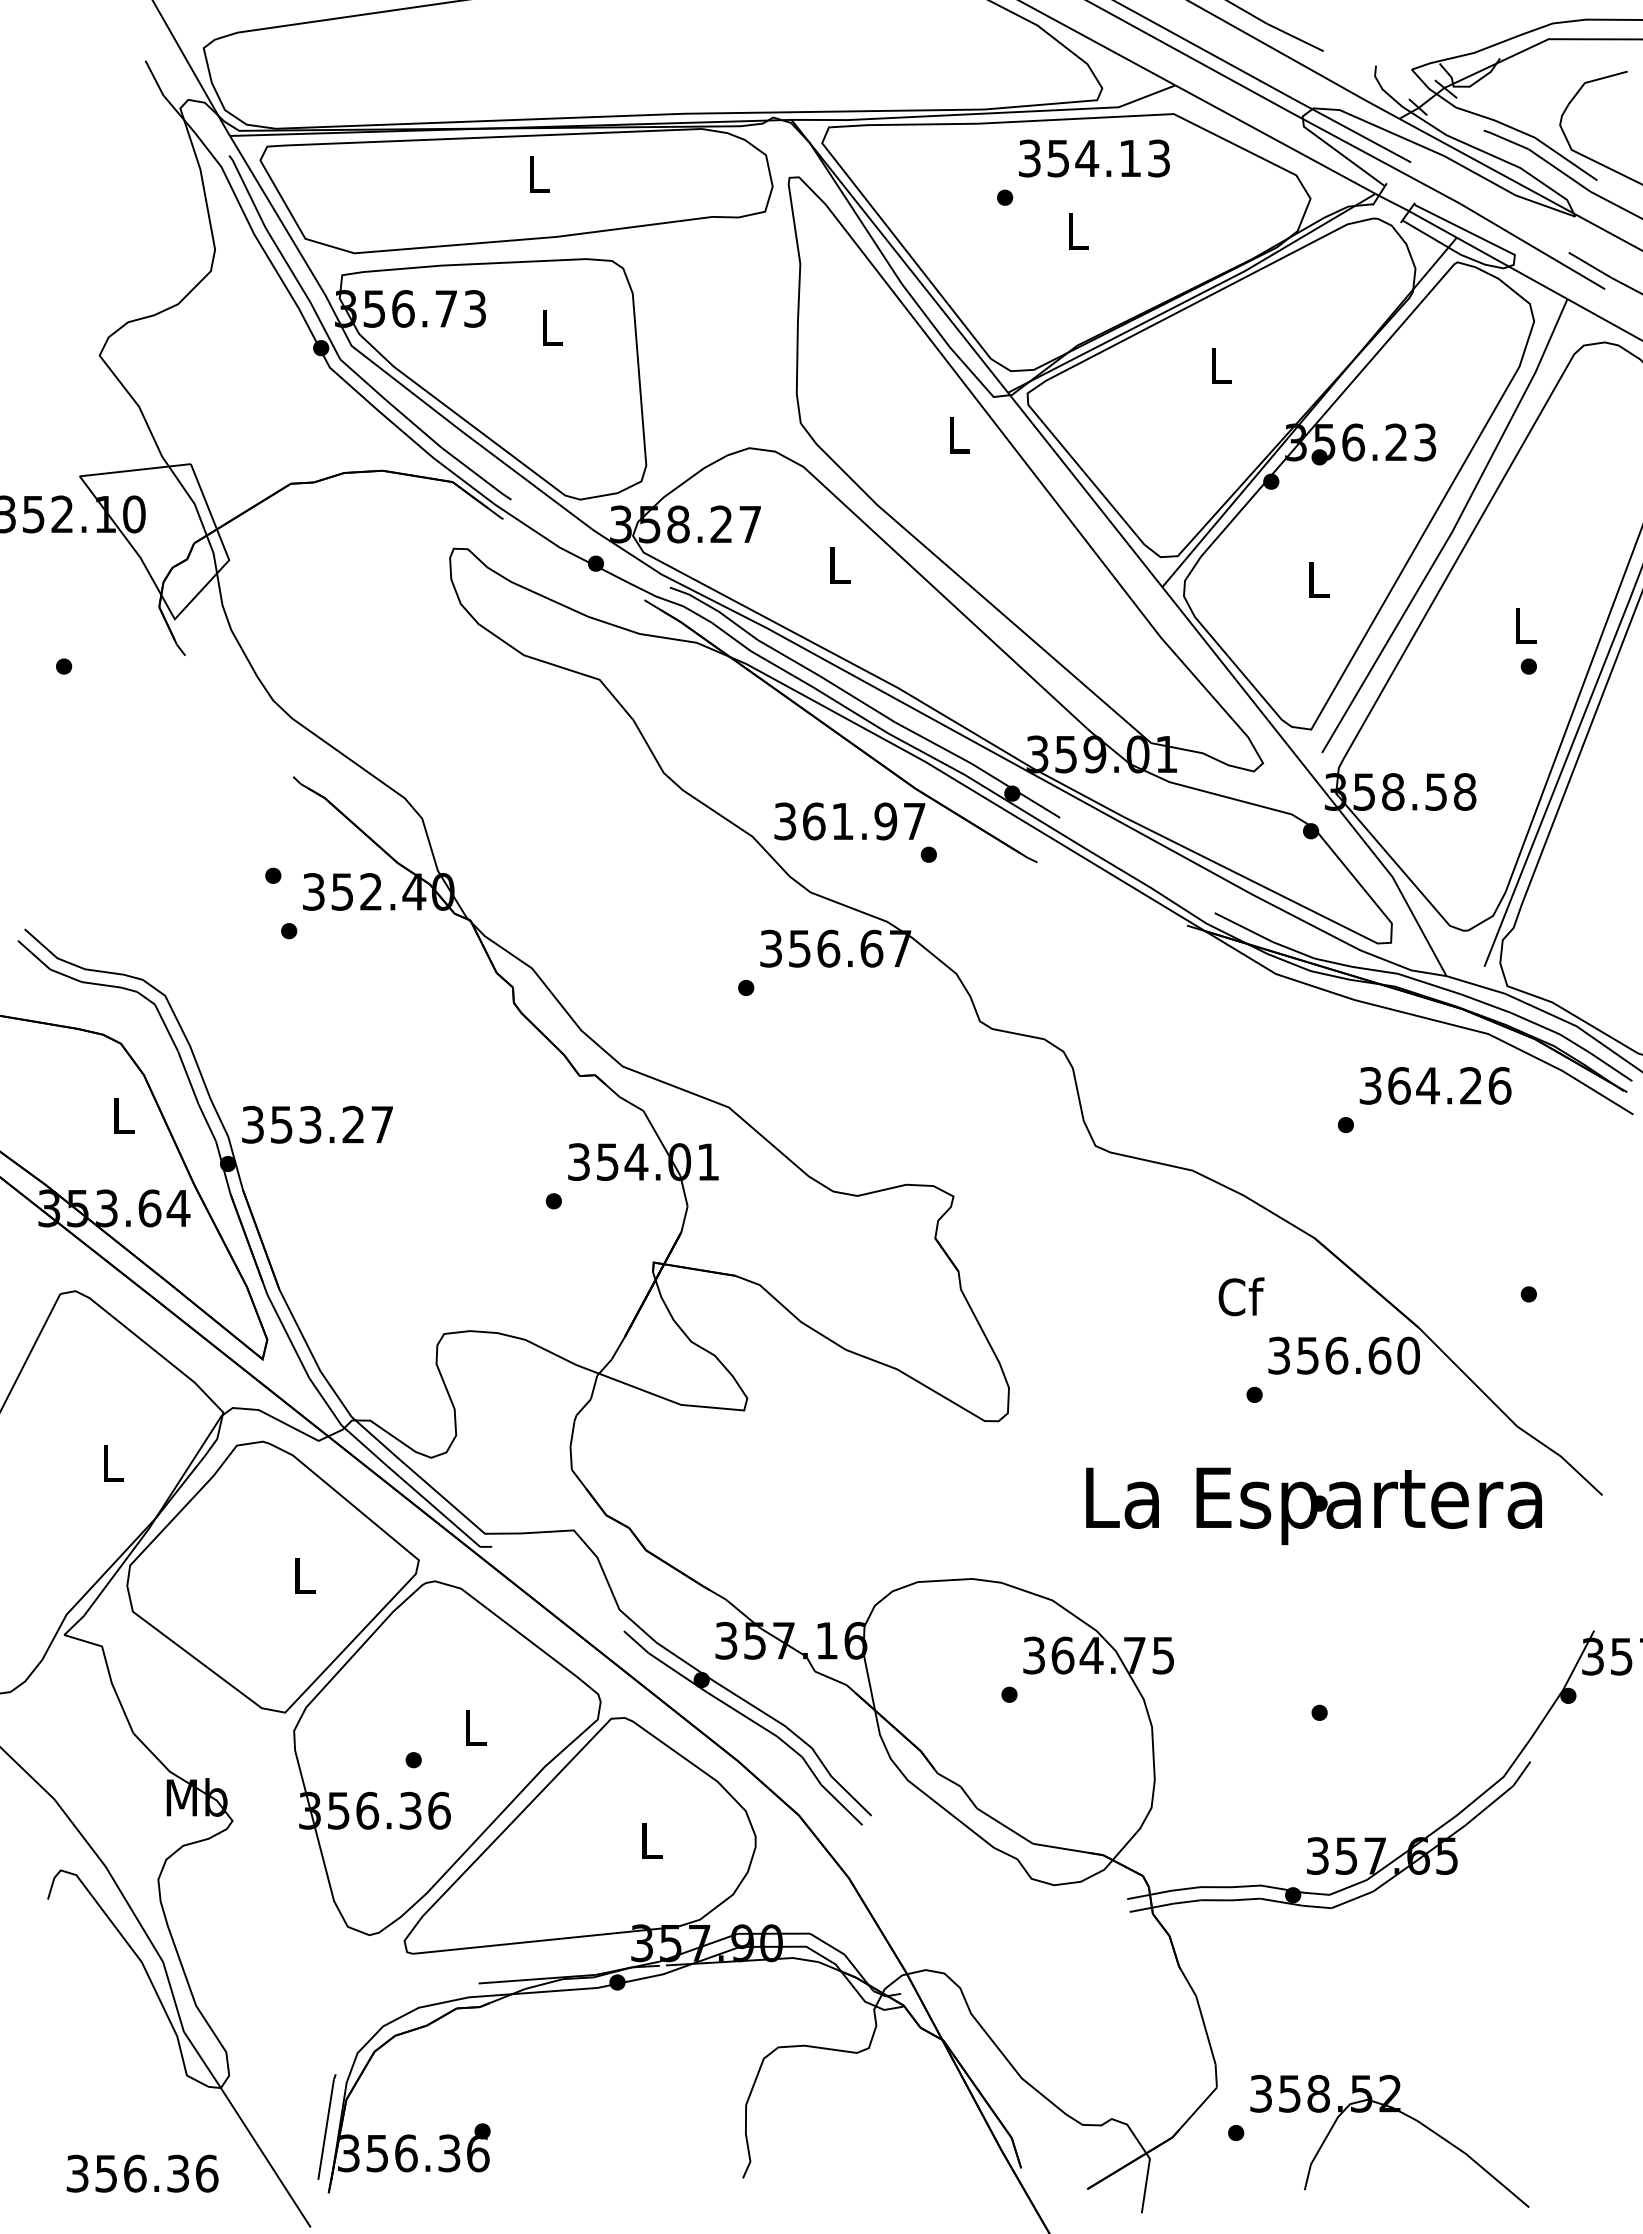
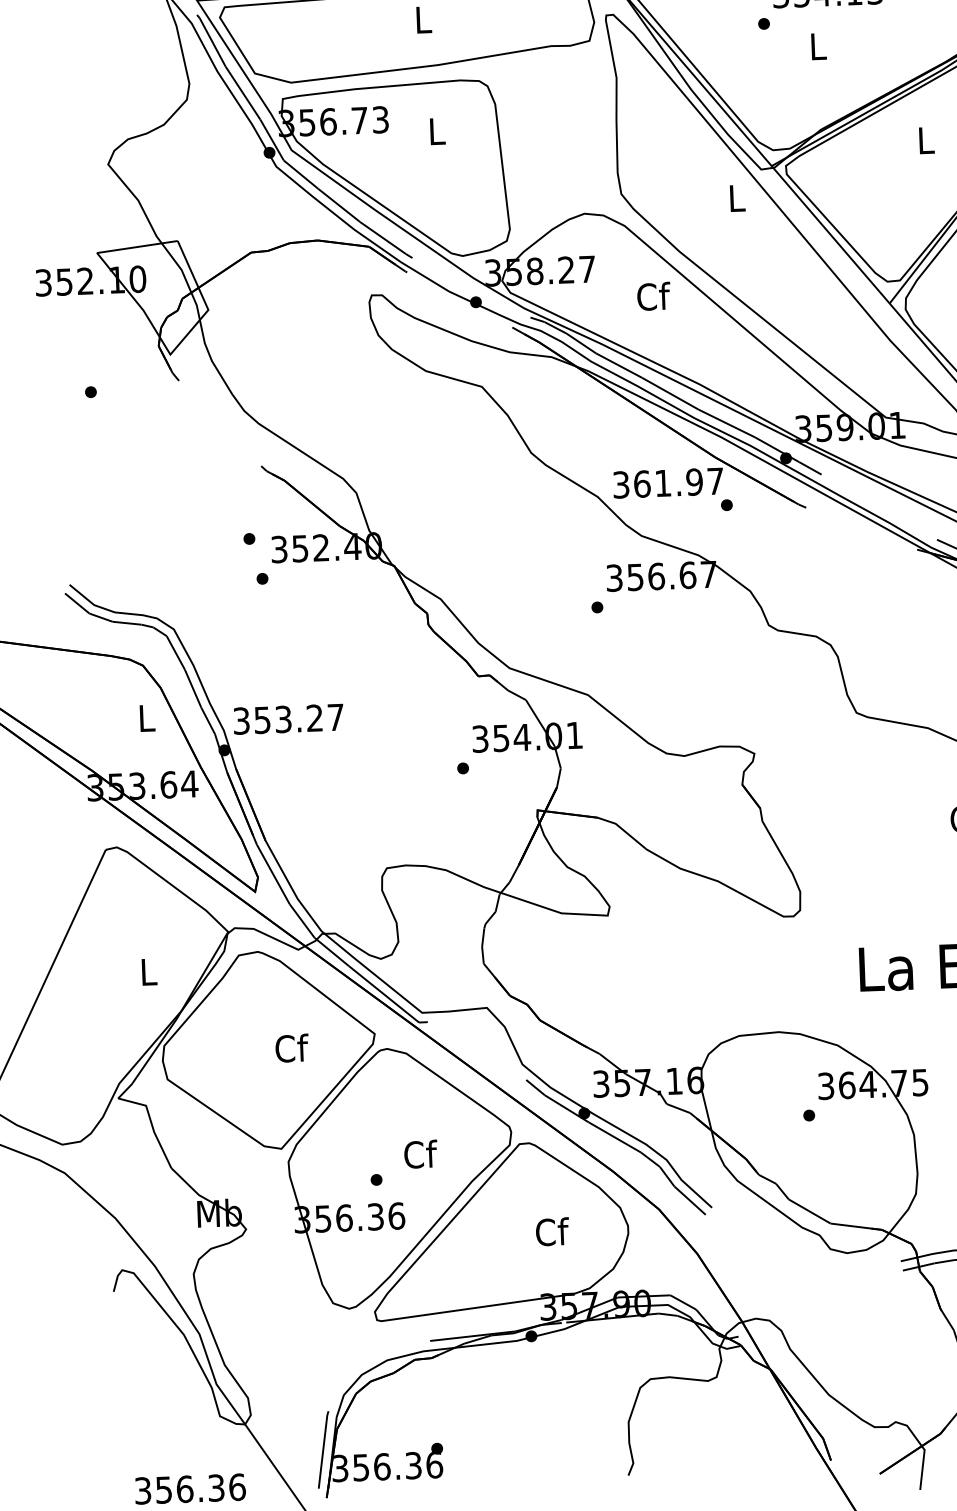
text: (839, 564) -> (653, 296), L -> Cf
text: (304, 1575) -> (291, 1048), L -> Cf
text: (475, 1727) -> (420, 1154), L -> Cf
text: (651, 1840) -> (552, 1231), L -> Cf

